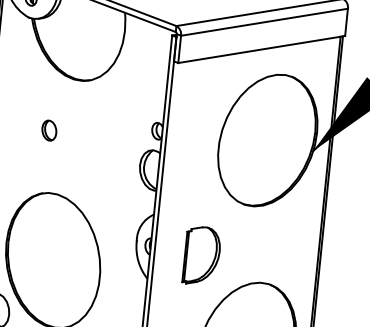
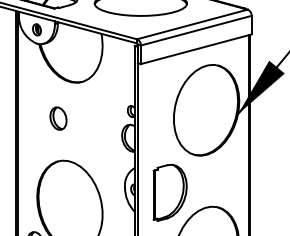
part: (49, 130) -> (58, 118), size x1.67
part: (201, 255) -> (169, 192), size x1.43

